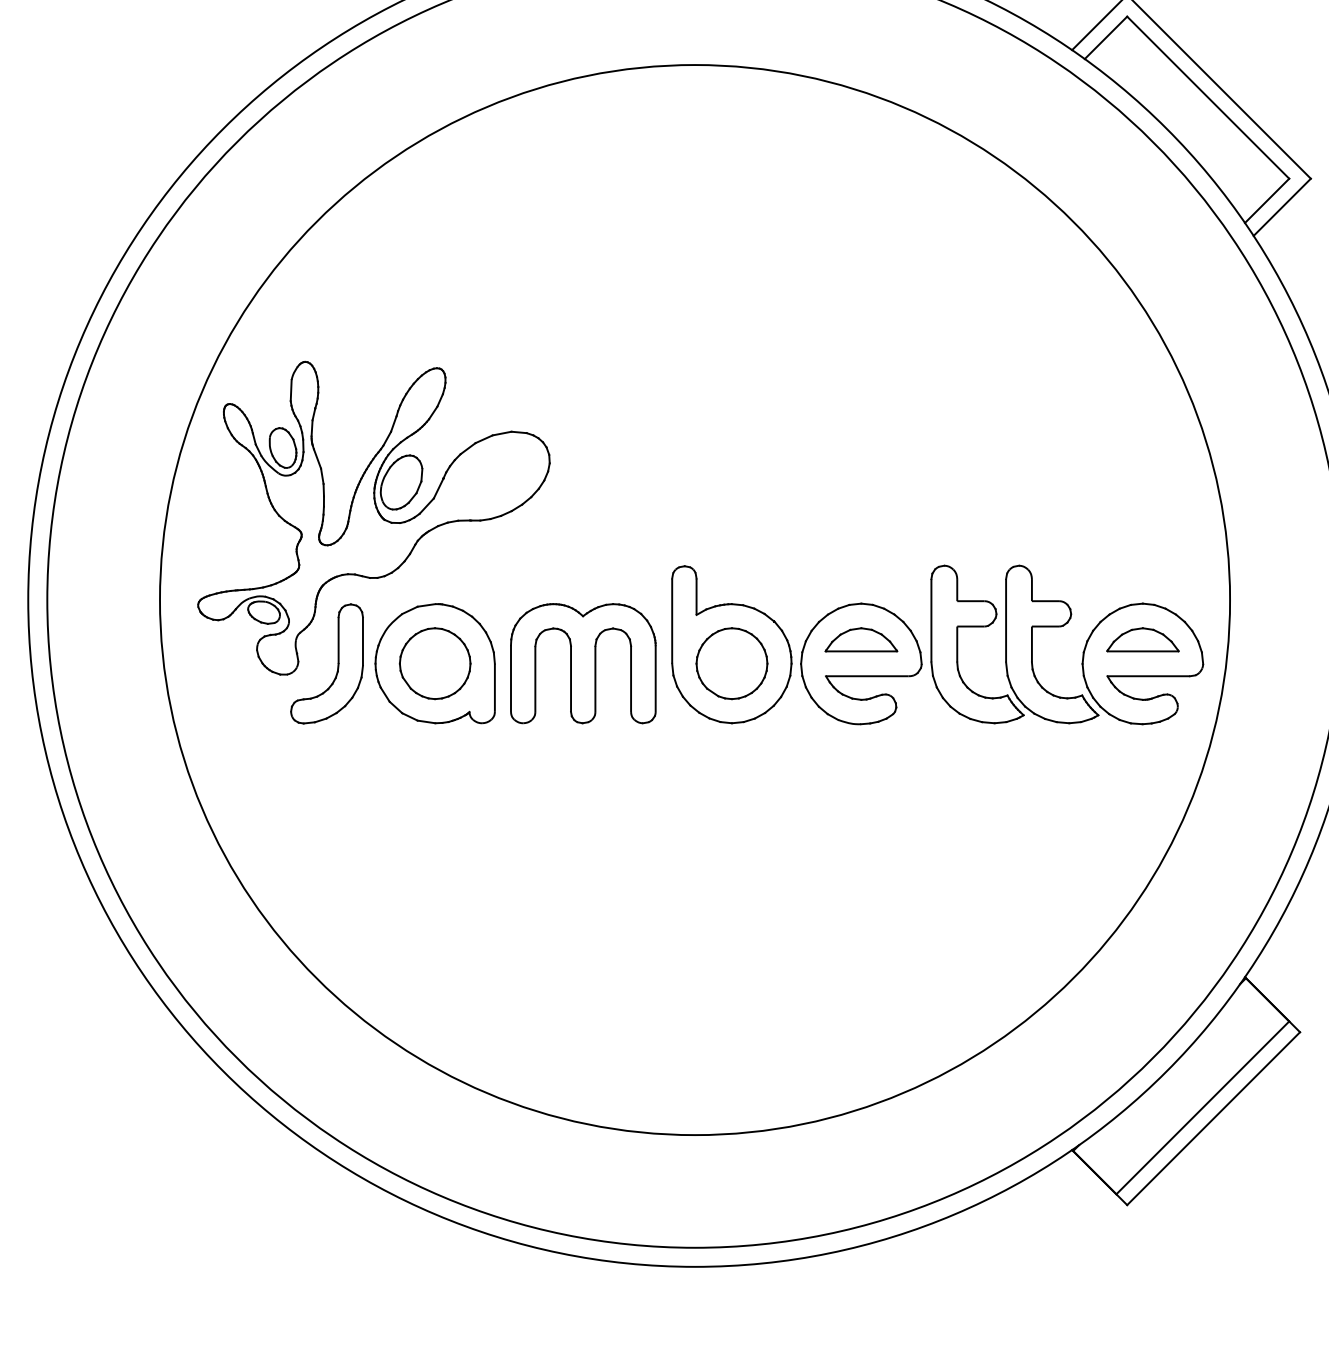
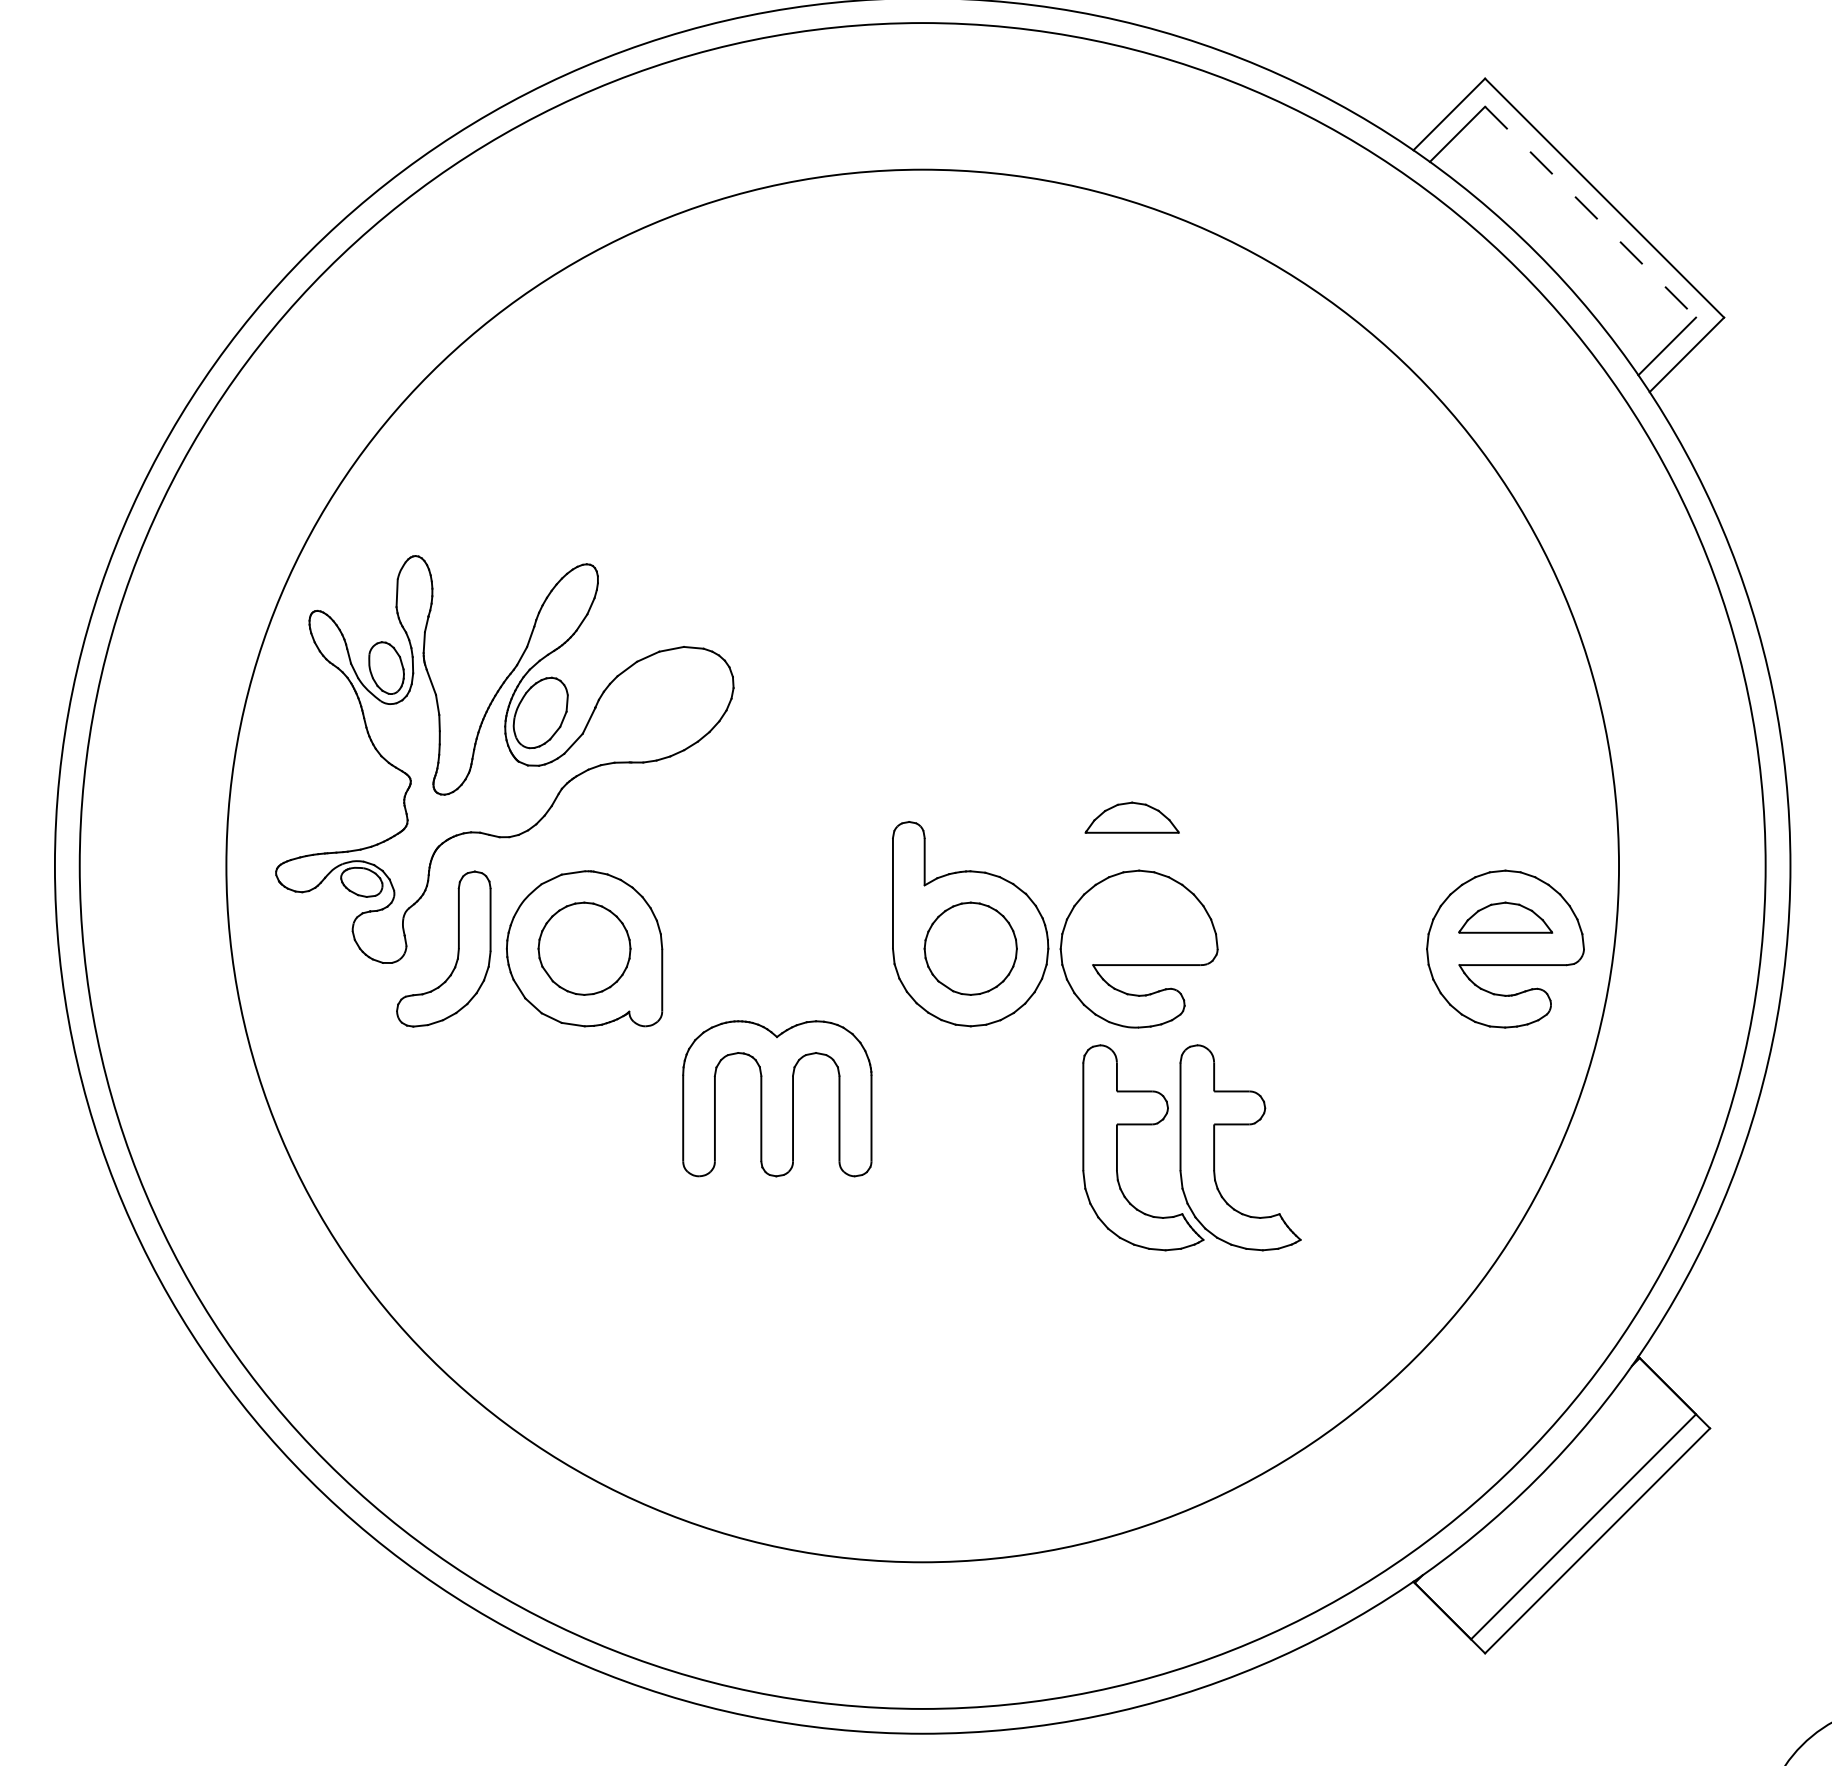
line: (1208, 97) -> (1590, 212), solid -> dashed
part: (860, 639) -> (1131, 817), moved
part: (1014, 644) -> (1191, 1147), moved
part: (583, 663) -> (777, 1098), moved

